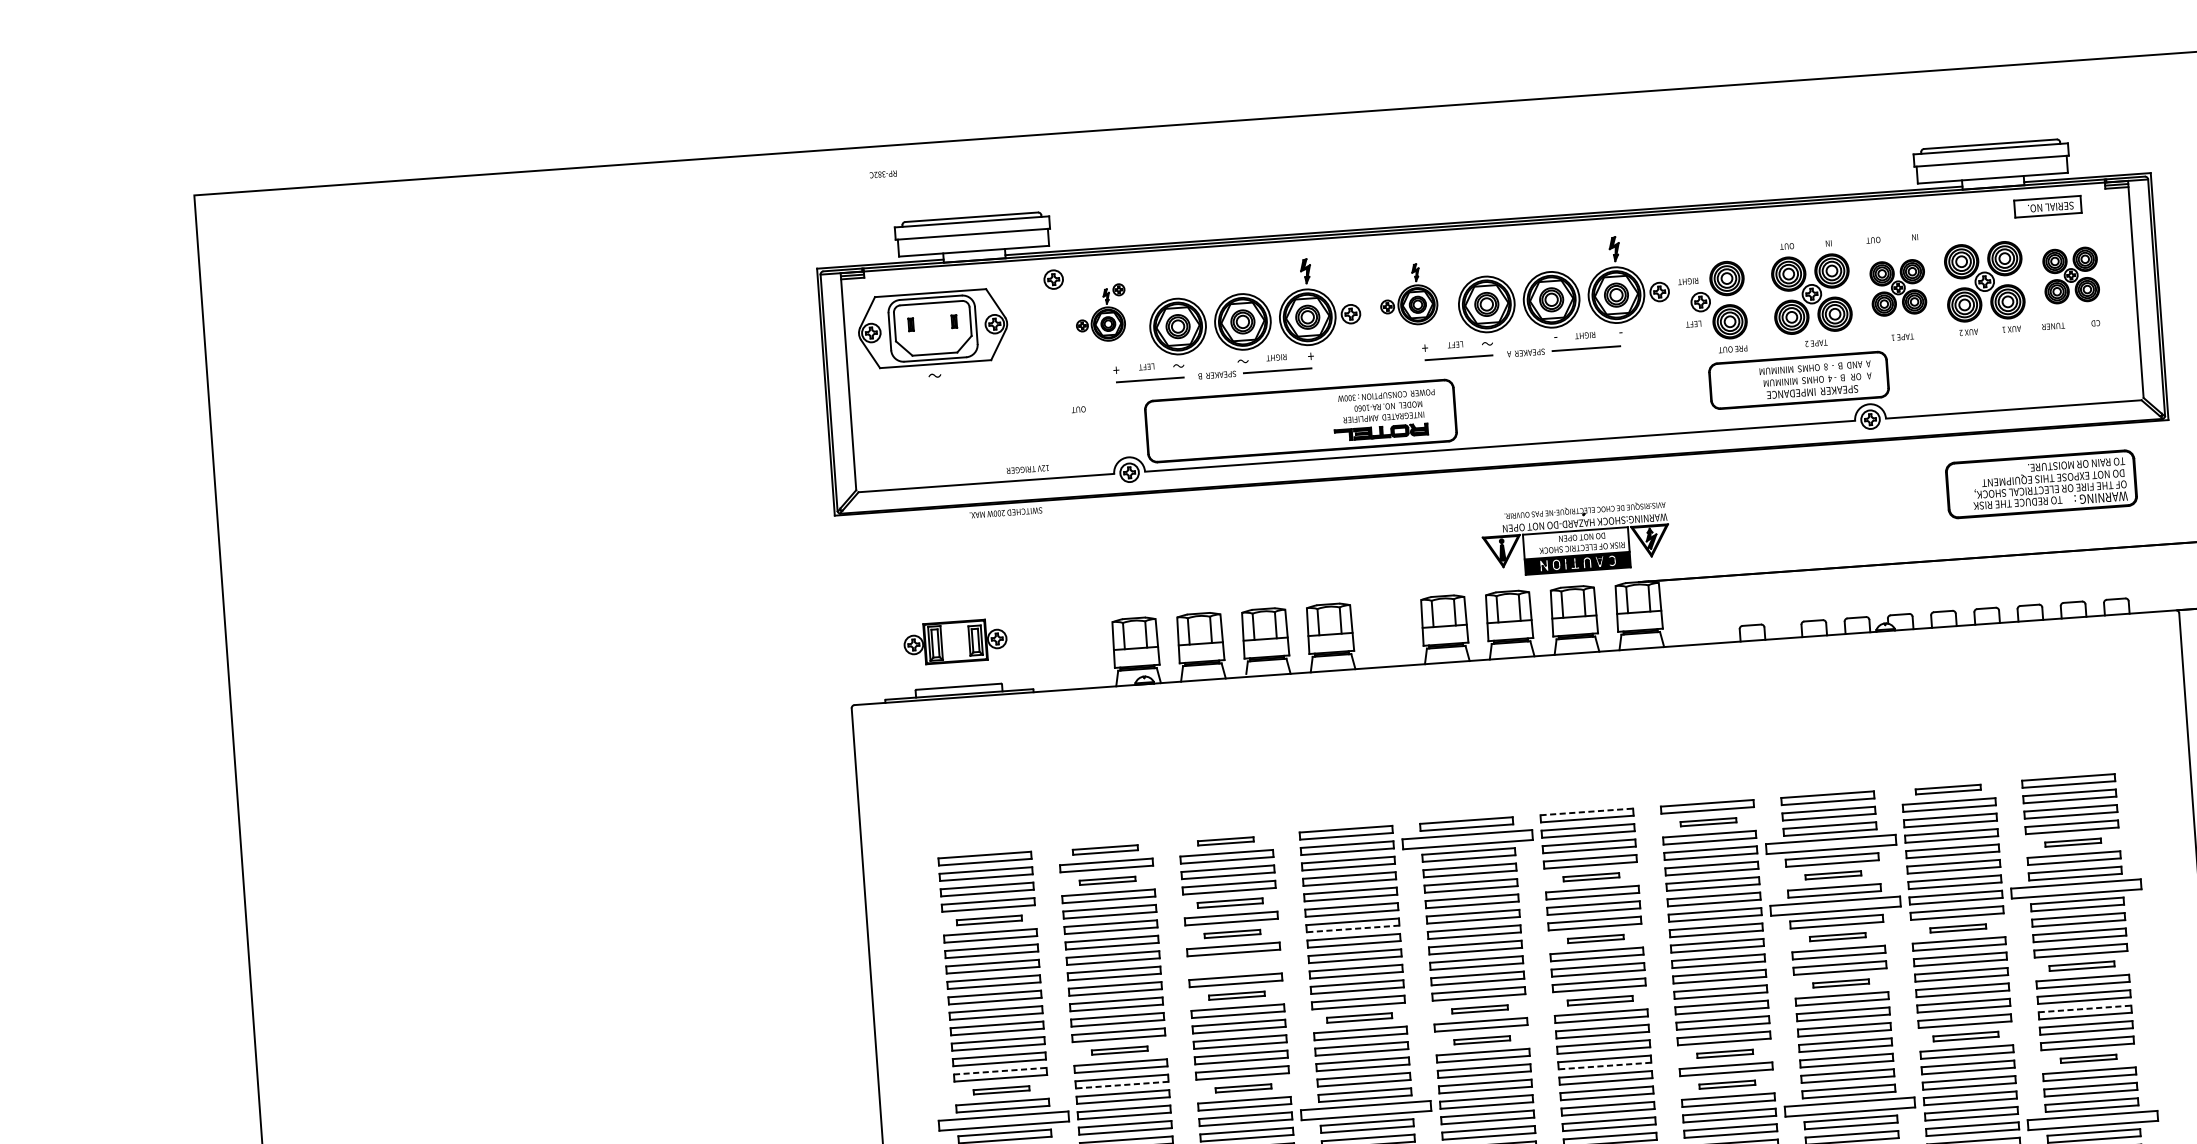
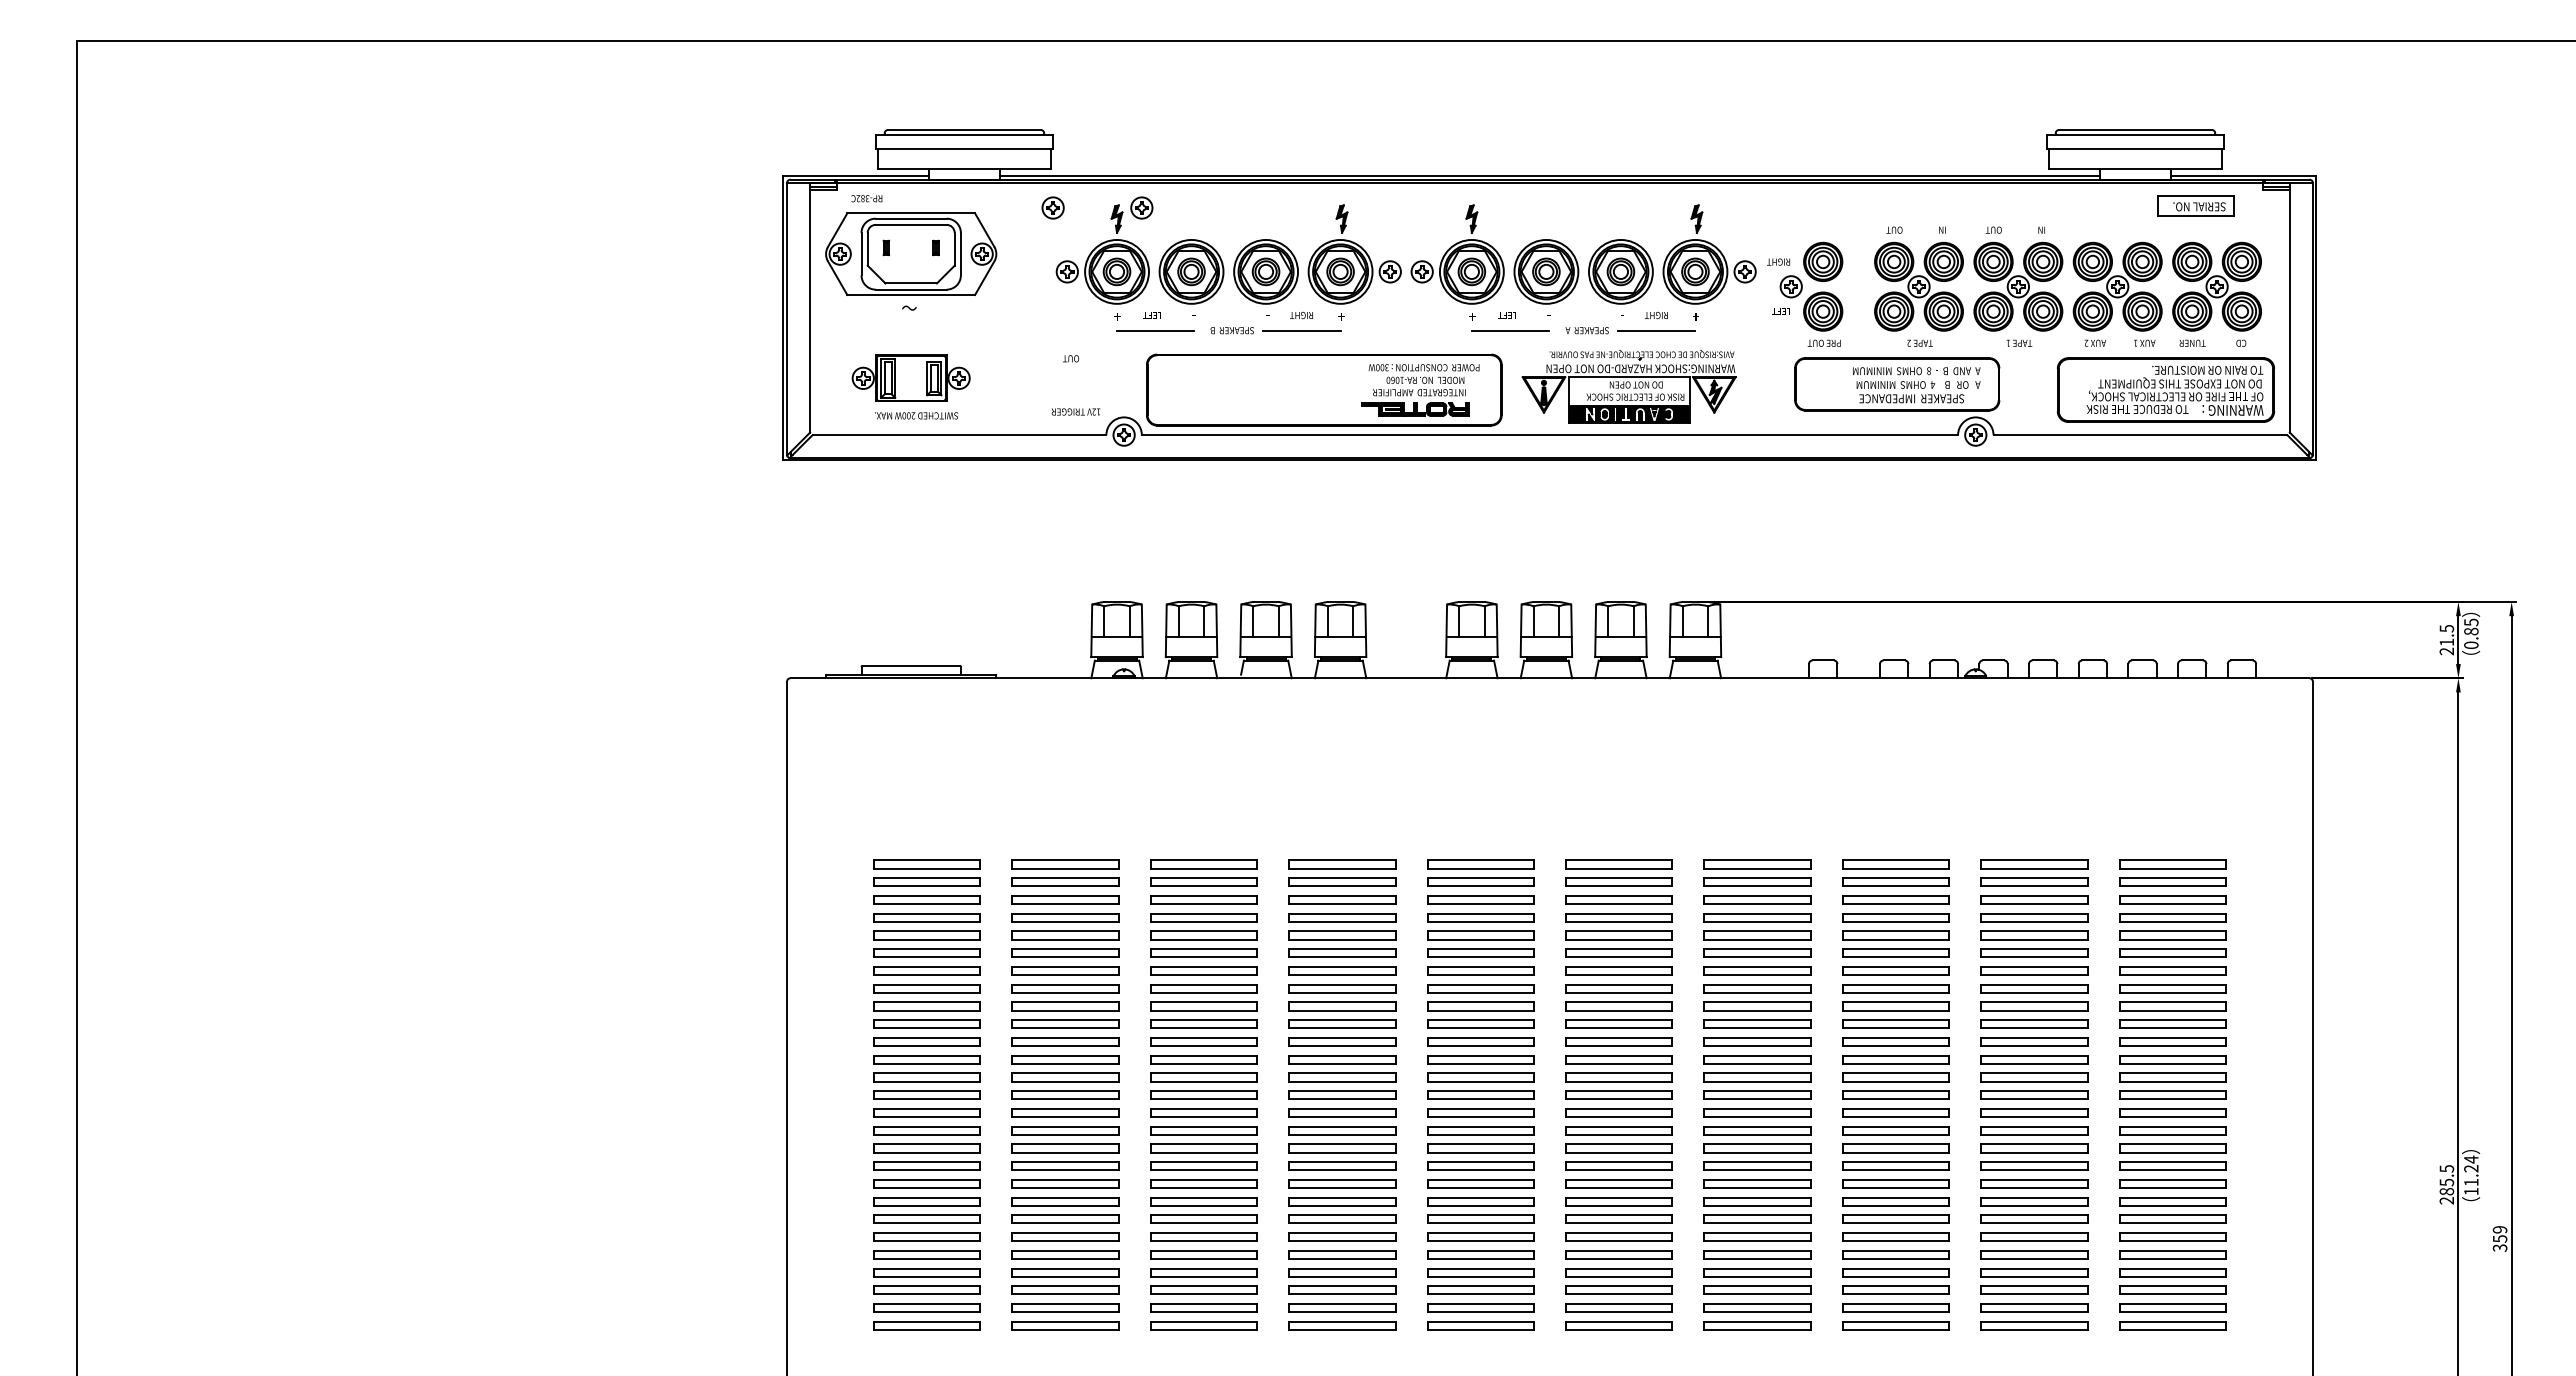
text: (882, 174) -> (866, 198), moved
part: (2070, 275) -> (2216, 286), size x1.43
part: (1898, 287) -> (2018, 286), size x1.43
part: (1408, 294) -> (1457, 254), size x1.43
part: (1101, 313) -> (1104, 250), size x1.67
text: (1619, 333) -> (1695, 316), - -> +
text: (1487, 343) -> (1543, 316), ～ -> -
text: (1242, 360) -> (1262, 316), ～ -> -
text: (1178, 365) -> (1188, 316), ～ -> -
text: (1027, 469) -> (1075, 411), moved
part: (2041, 483) -> (2165, 389), moved
text: (1006, 512) -> (916, 415), moved
part: (1575, 539) -> (1628, 386), moved
part: (954, 641) -> (910, 377), moved
part: (1948, 789) -> (2034, 864), size x1.43
line: (1587, 811) -> (1619, 860), dashed -> solid
part: (1708, 821) -> (1757, 881), size x1.67
part: (1467, 838) -> (1480, 881), size x0.71
part: (1225, 841) -> (1203, 864), size x1.67
part: (2072, 842) -> (2172, 935), size x1.67
part: (1830, 844) -> (1895, 917), size x0.71
part: (1105, 849) -> (1065, 864), size x1.43
part: (1832, 874) -> (1895, 952), size x1.67
part: (1590, 877) -> (1618, 935), size x1.67
part: (1107, 880) -> (1065, 899), size x1.67
part: (2076, 888) -> (2172, 988), size x0.71
part: (1229, 903) -> (1203, 935), size x1.43
part: (1835, 906) -> (1895, 988), size x0.71
part: (988, 920) -> (926, 935), size x1.43
part: (1958, 927) -> (2034, 1023), size x1.67
line: (1352, 929) -> (1341, 975), dashed -> solid
part: (1232, 933) -> (1203, 970), size x1.67
part: (1837, 936) -> (1895, 1023), size x1.67
part: (1595, 939) -> (1618, 1006), size x1.67
part: (1234, 964) -> (1203, 1006), added
part: (2081, 966) -> (2172, 1077), size x1.43
part: (1840, 983) -> (1895, 1077), size x1.67
part: (1236, 995) -> (1203, 1041), size x1.67
part: (1599, 1000) -> (1618, 1077), size x1.43
line: (2085, 1008) -> (2173, 1126), dashed -> solid
part: (1479, 1009) -> (1480, 1077), size x1.67
part: (1359, 1018) -> (1342, 1077), size x1.43
part: (1966, 1036) -> (2034, 1148), size x1.43
part: (1481, 1039) -> (1480, 1112), size x1.67
part: (1119, 1050) -> (1065, 1094), size x1.67
part: (1725, 1053) -> (1757, 1148), size x1.67
part: (2088, 1058) -> (2172, 1183), size x1.67
line: (1604, 1066) -> (1618, 1152), dashed -> solid
line: (1000, 1070) -> (927, 1108), dashed -> solid
line: (1122, 1084) -> (1065, 1134), dashed -> solid
part: (1727, 1084) -> (1757, 1183), size x1.67
part: (1243, 1088) -> (1203, 1148), size x1.67
part: (1001, 1090) -> (926, 1130), size x1.67
part: (1849, 1106) -> (1895, 1218), size x0.71
part: (1366, 1110) -> (1342, 1183), size x0.71
part: (1003, 1120) -> (926, 1165), size x0.71
part: (2092, 1120) -> (2172, 1254), size x0.71

